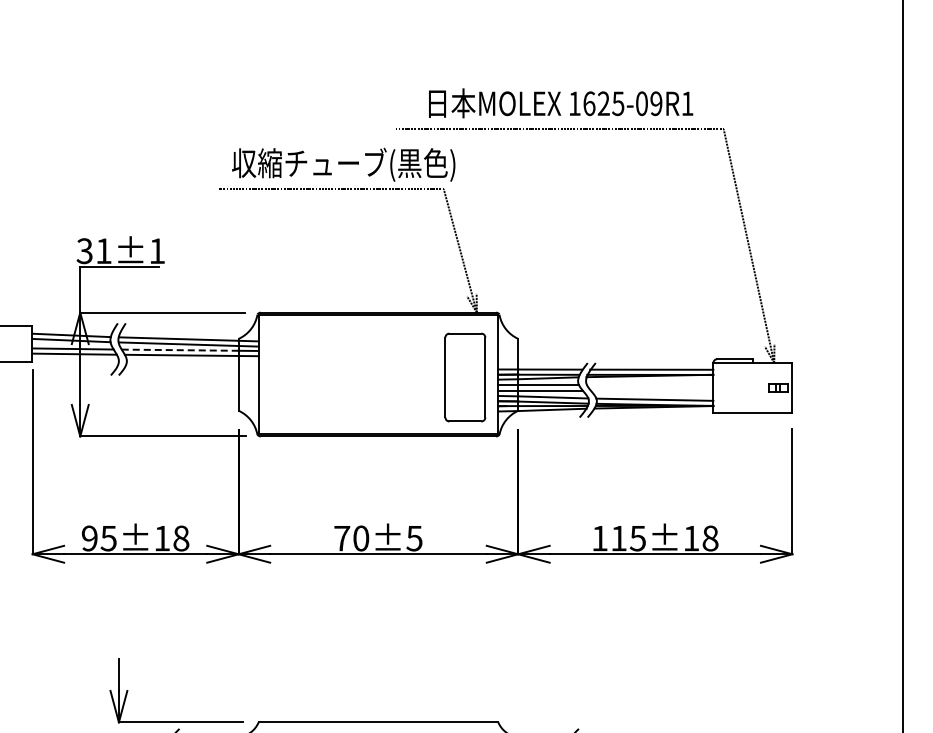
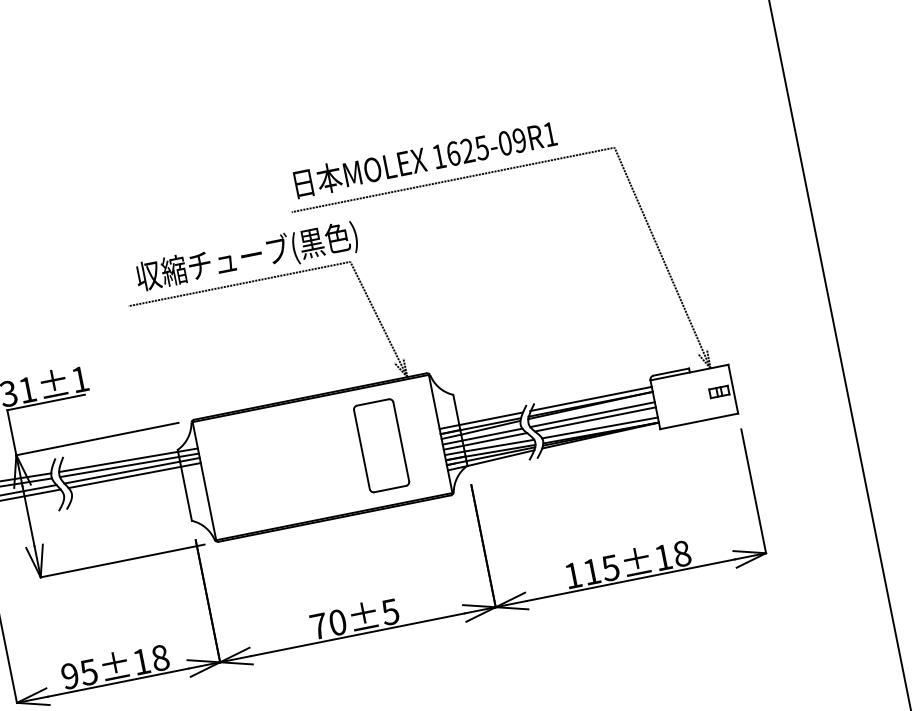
text: (561, 103) -> (425, 159), moved
line: (180, 350) -> (122, 472), dashed -> solid
part: (465, 377) -> (381, 445), moved
line: (650, 385) -> (592, 414), added
line: (651, 390) -> (594, 419), added

